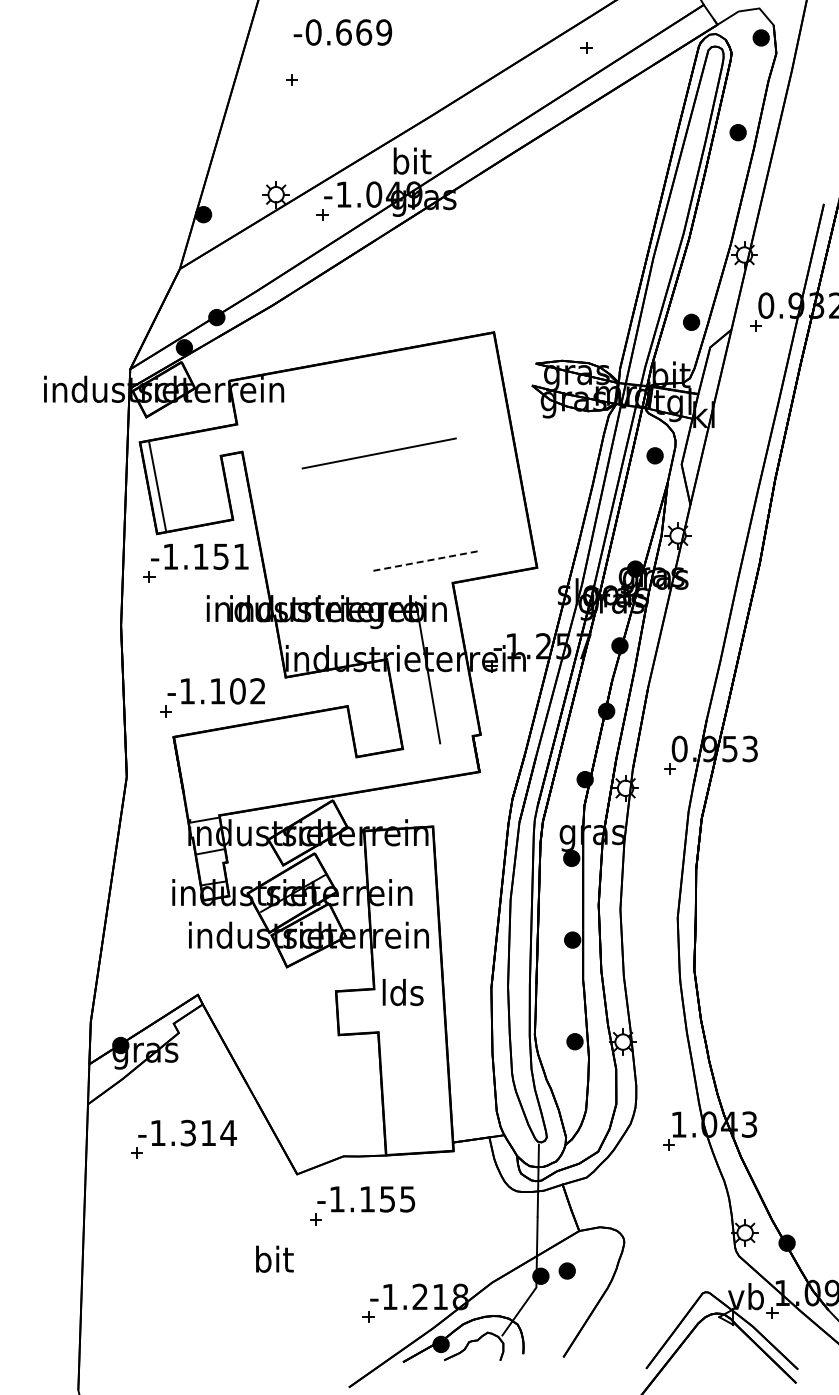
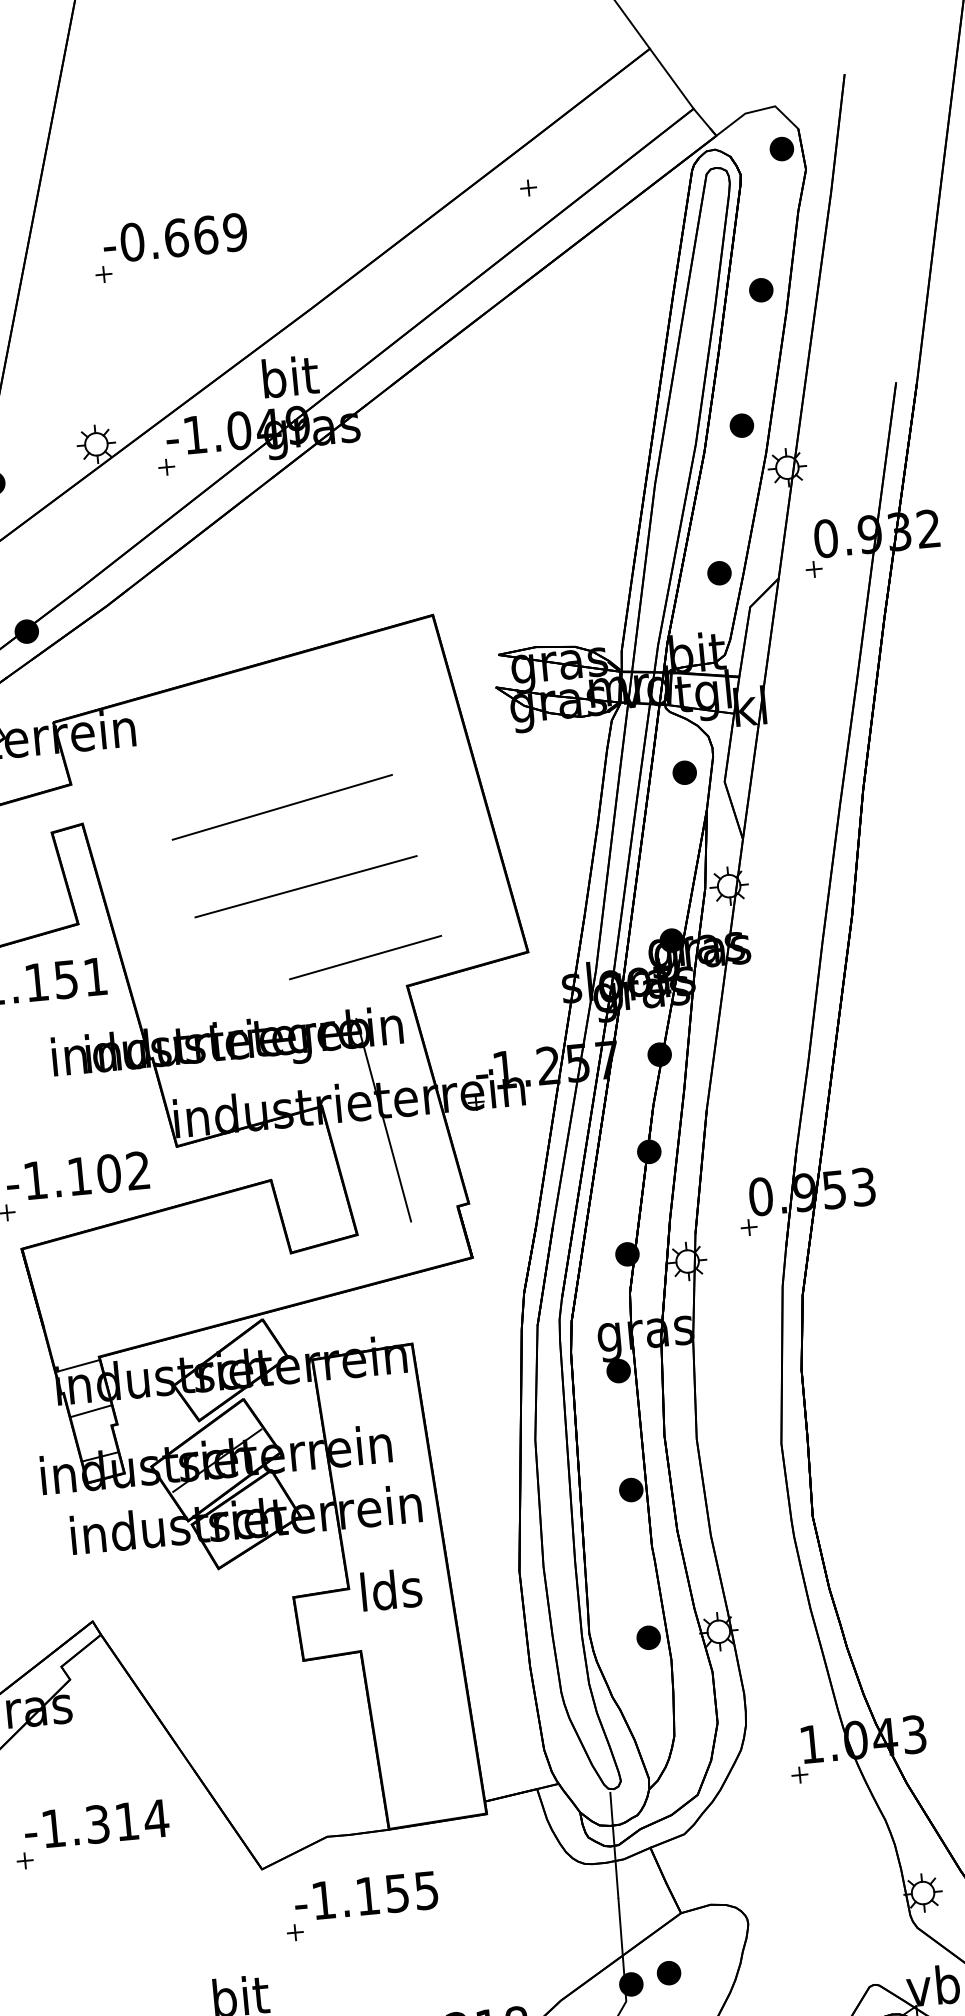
text: (342, 32) -> (174, 238), moved
part: (715, 223) -> (740, 425), added
line: (390, 508) -> (306, 886), added
line: (426, 560) -> (365, 956), dashed -> solid

